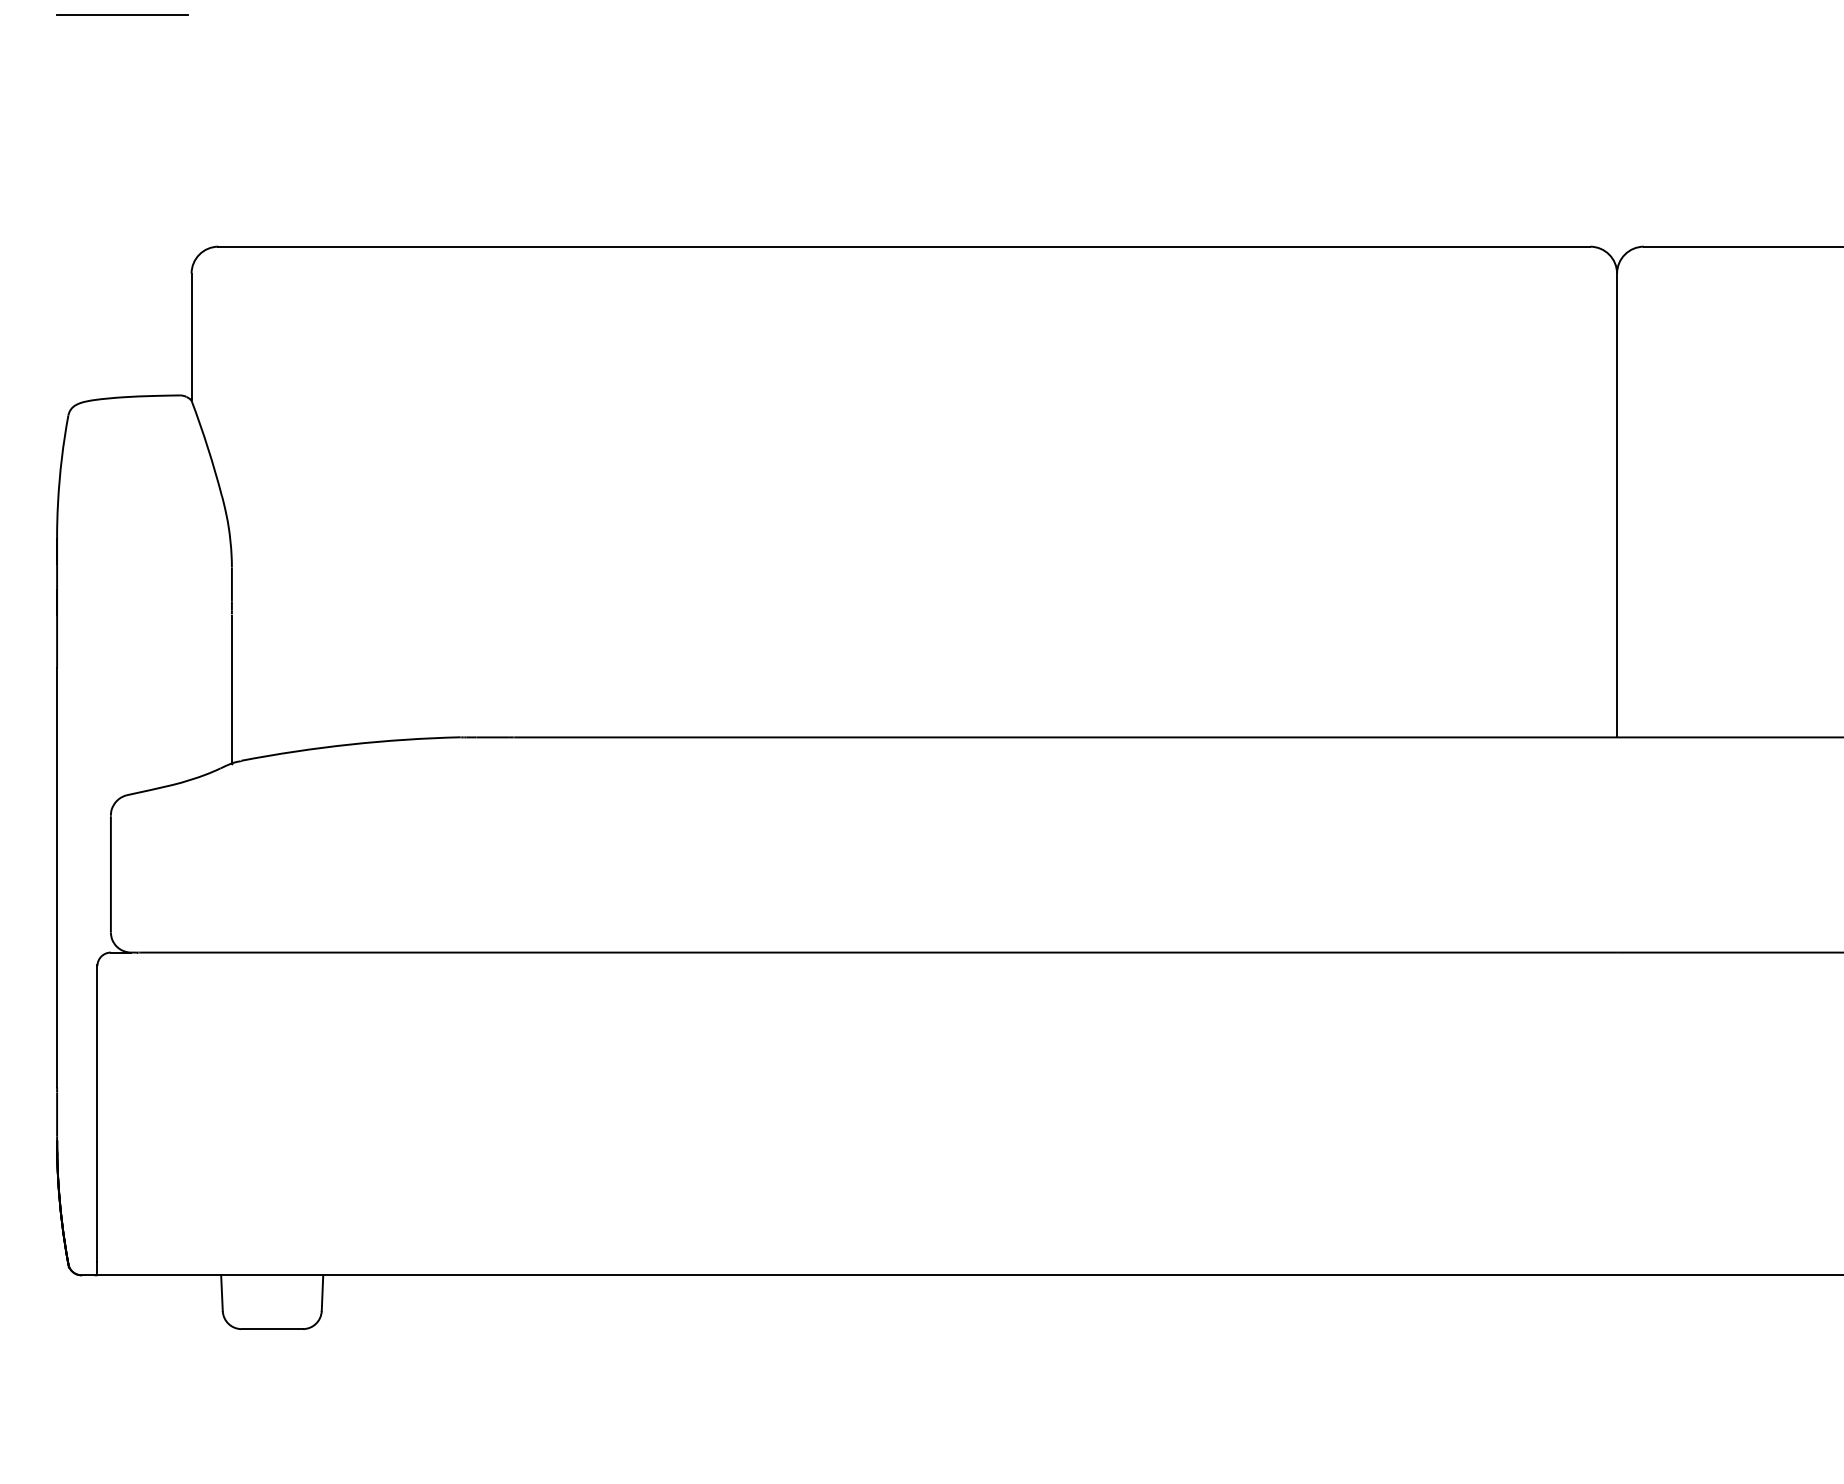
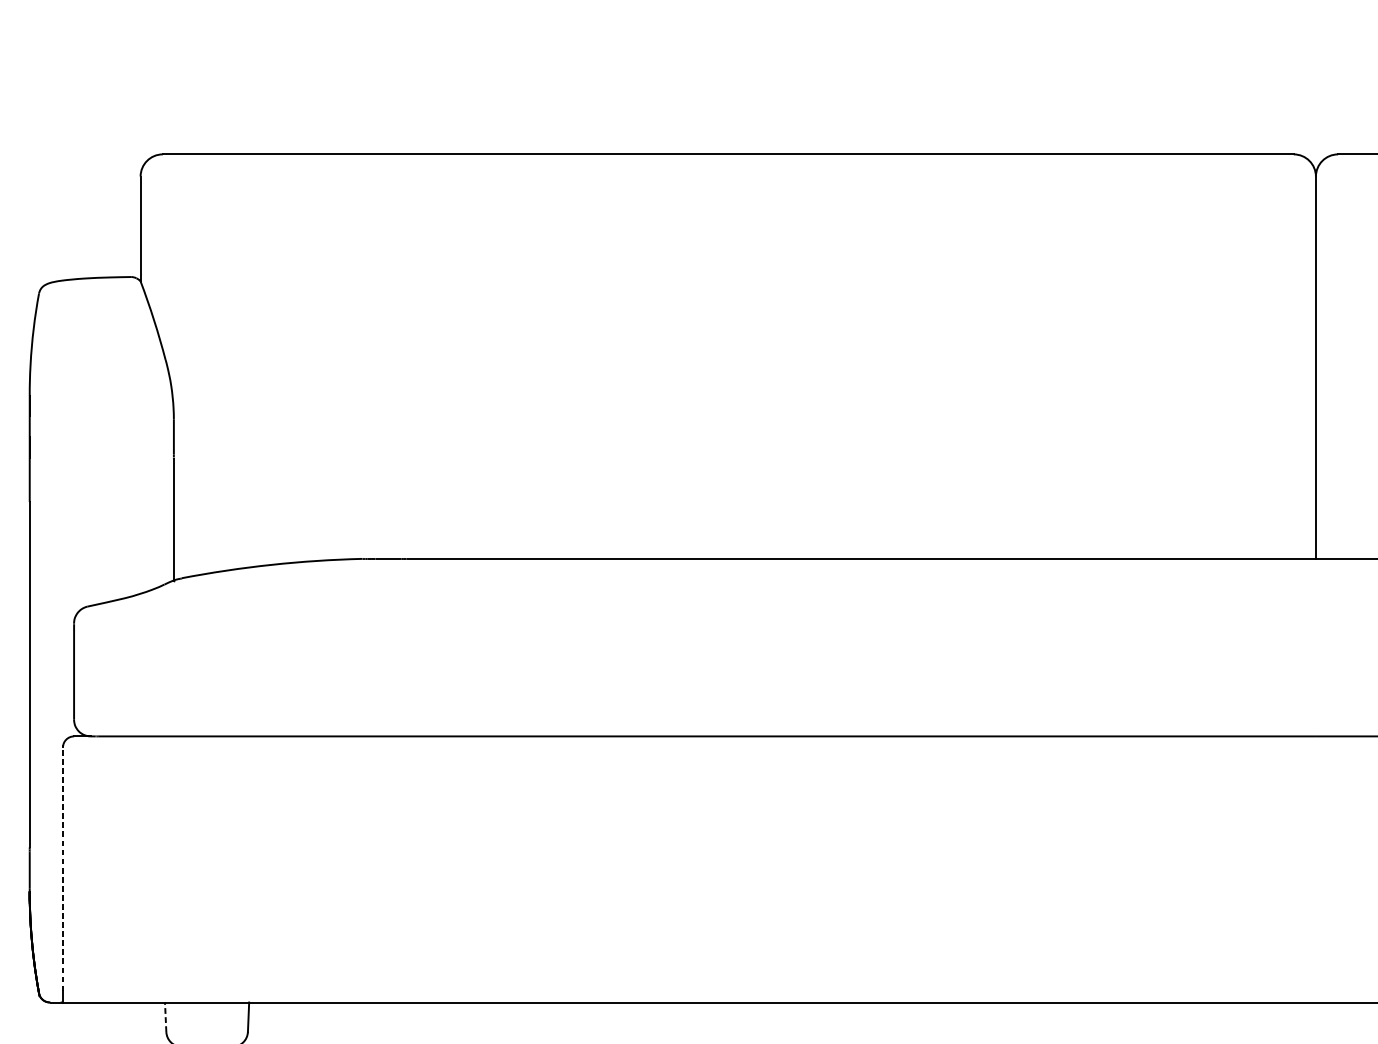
line: (97, 1113) -> (63, 869), solid -> dashed
line: (221, 1293) -> (165, 1017), solid -> dashed

